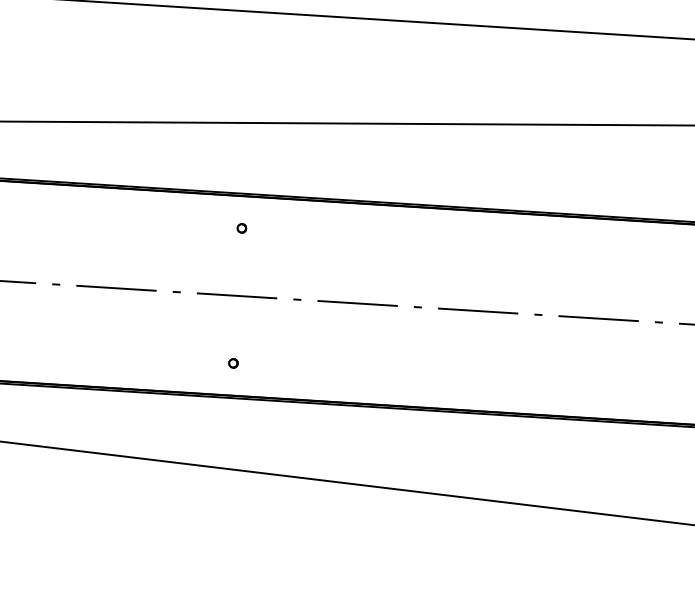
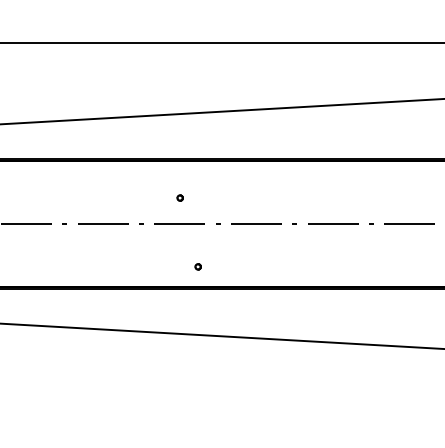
part: (240, 227) -> (179, 197), moved
part: (232, 362) -> (197, 266), moved

